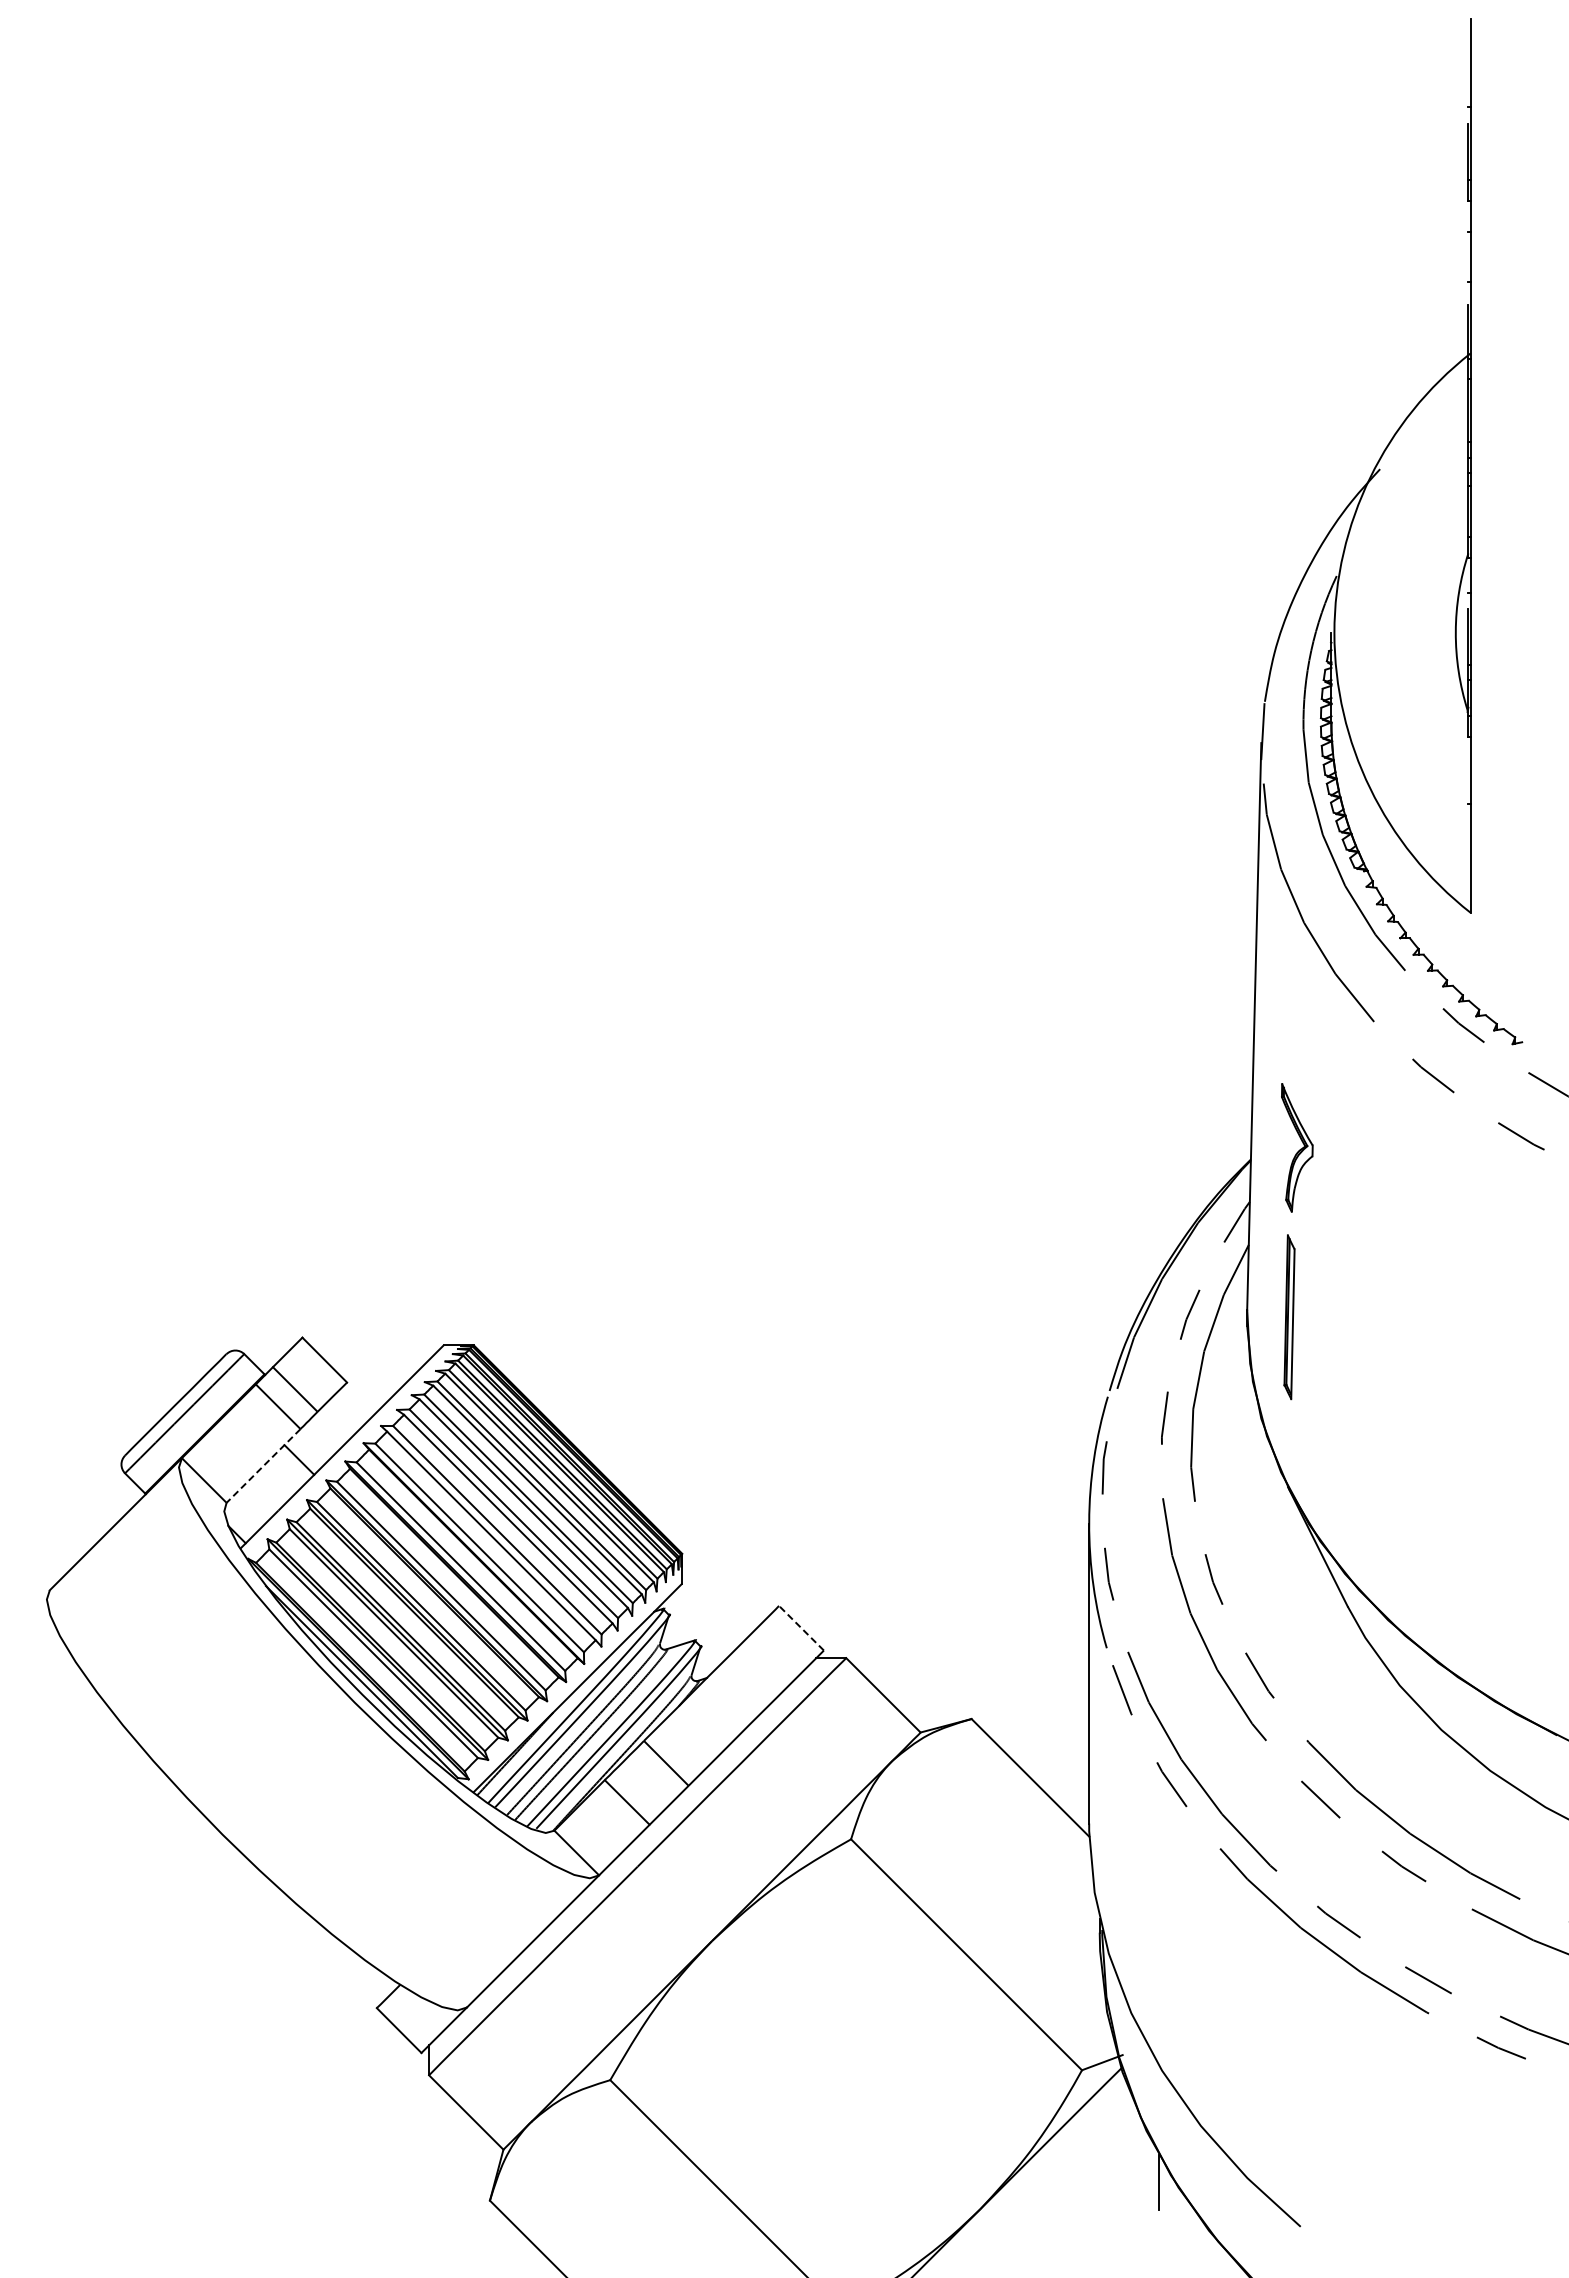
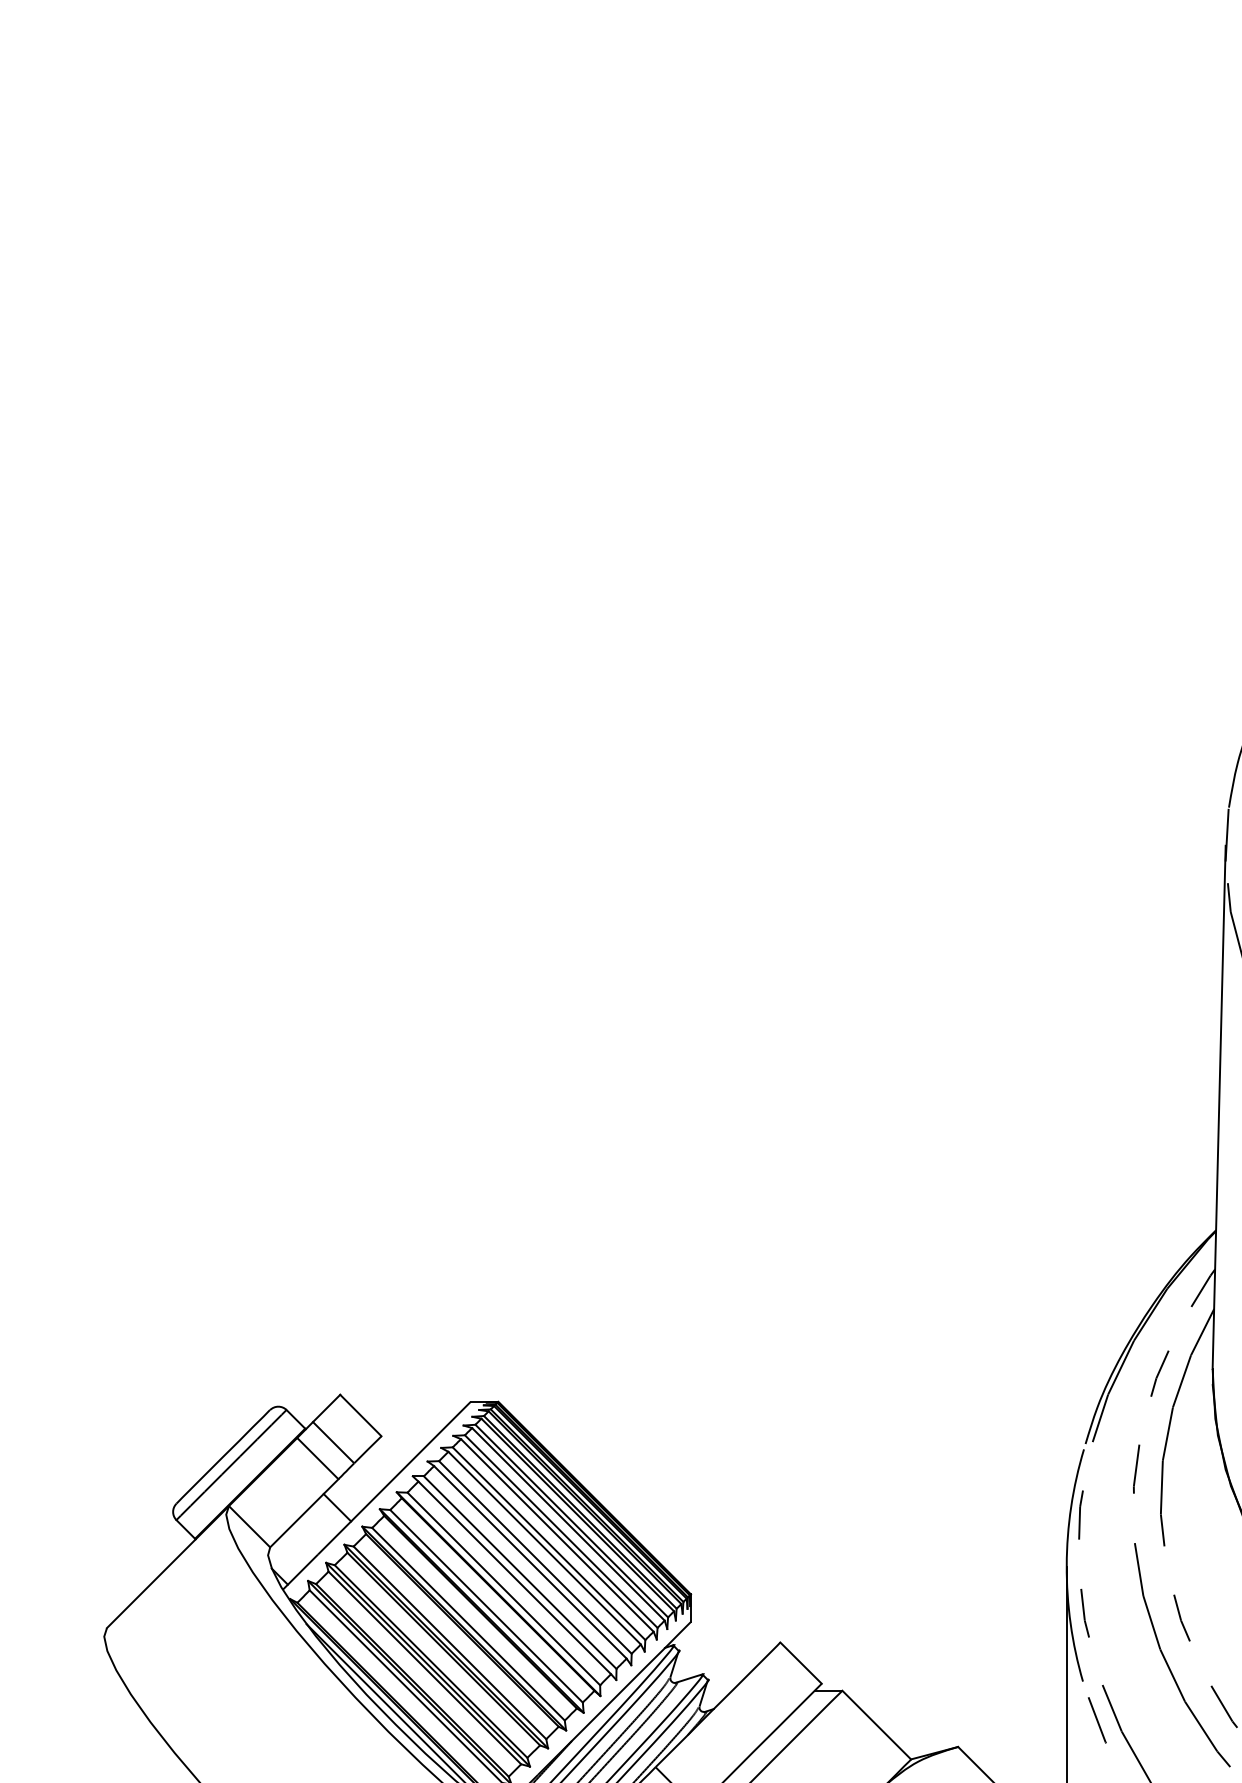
line: (263, 1466) -> (304, 1513), dashed -> solid
line: (801, 1628) -> (801, 1663), dashed -> solid

